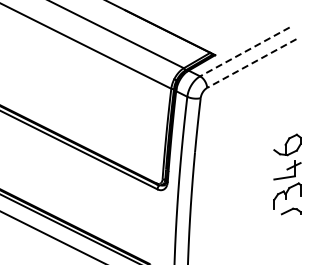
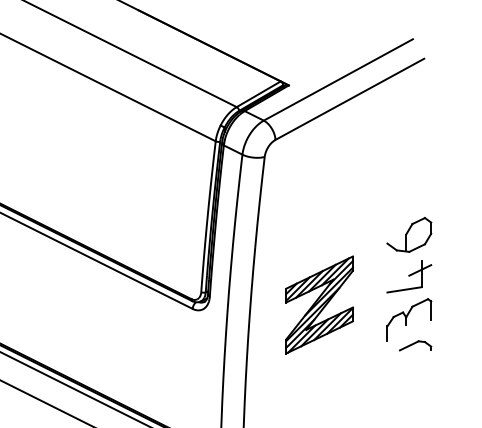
line: (244, 51) -> (337, 79), dashed -> solid
line: (251, 63) -> (349, 99), dashed -> solid
part: (233, 187) -> (319, 305), added

